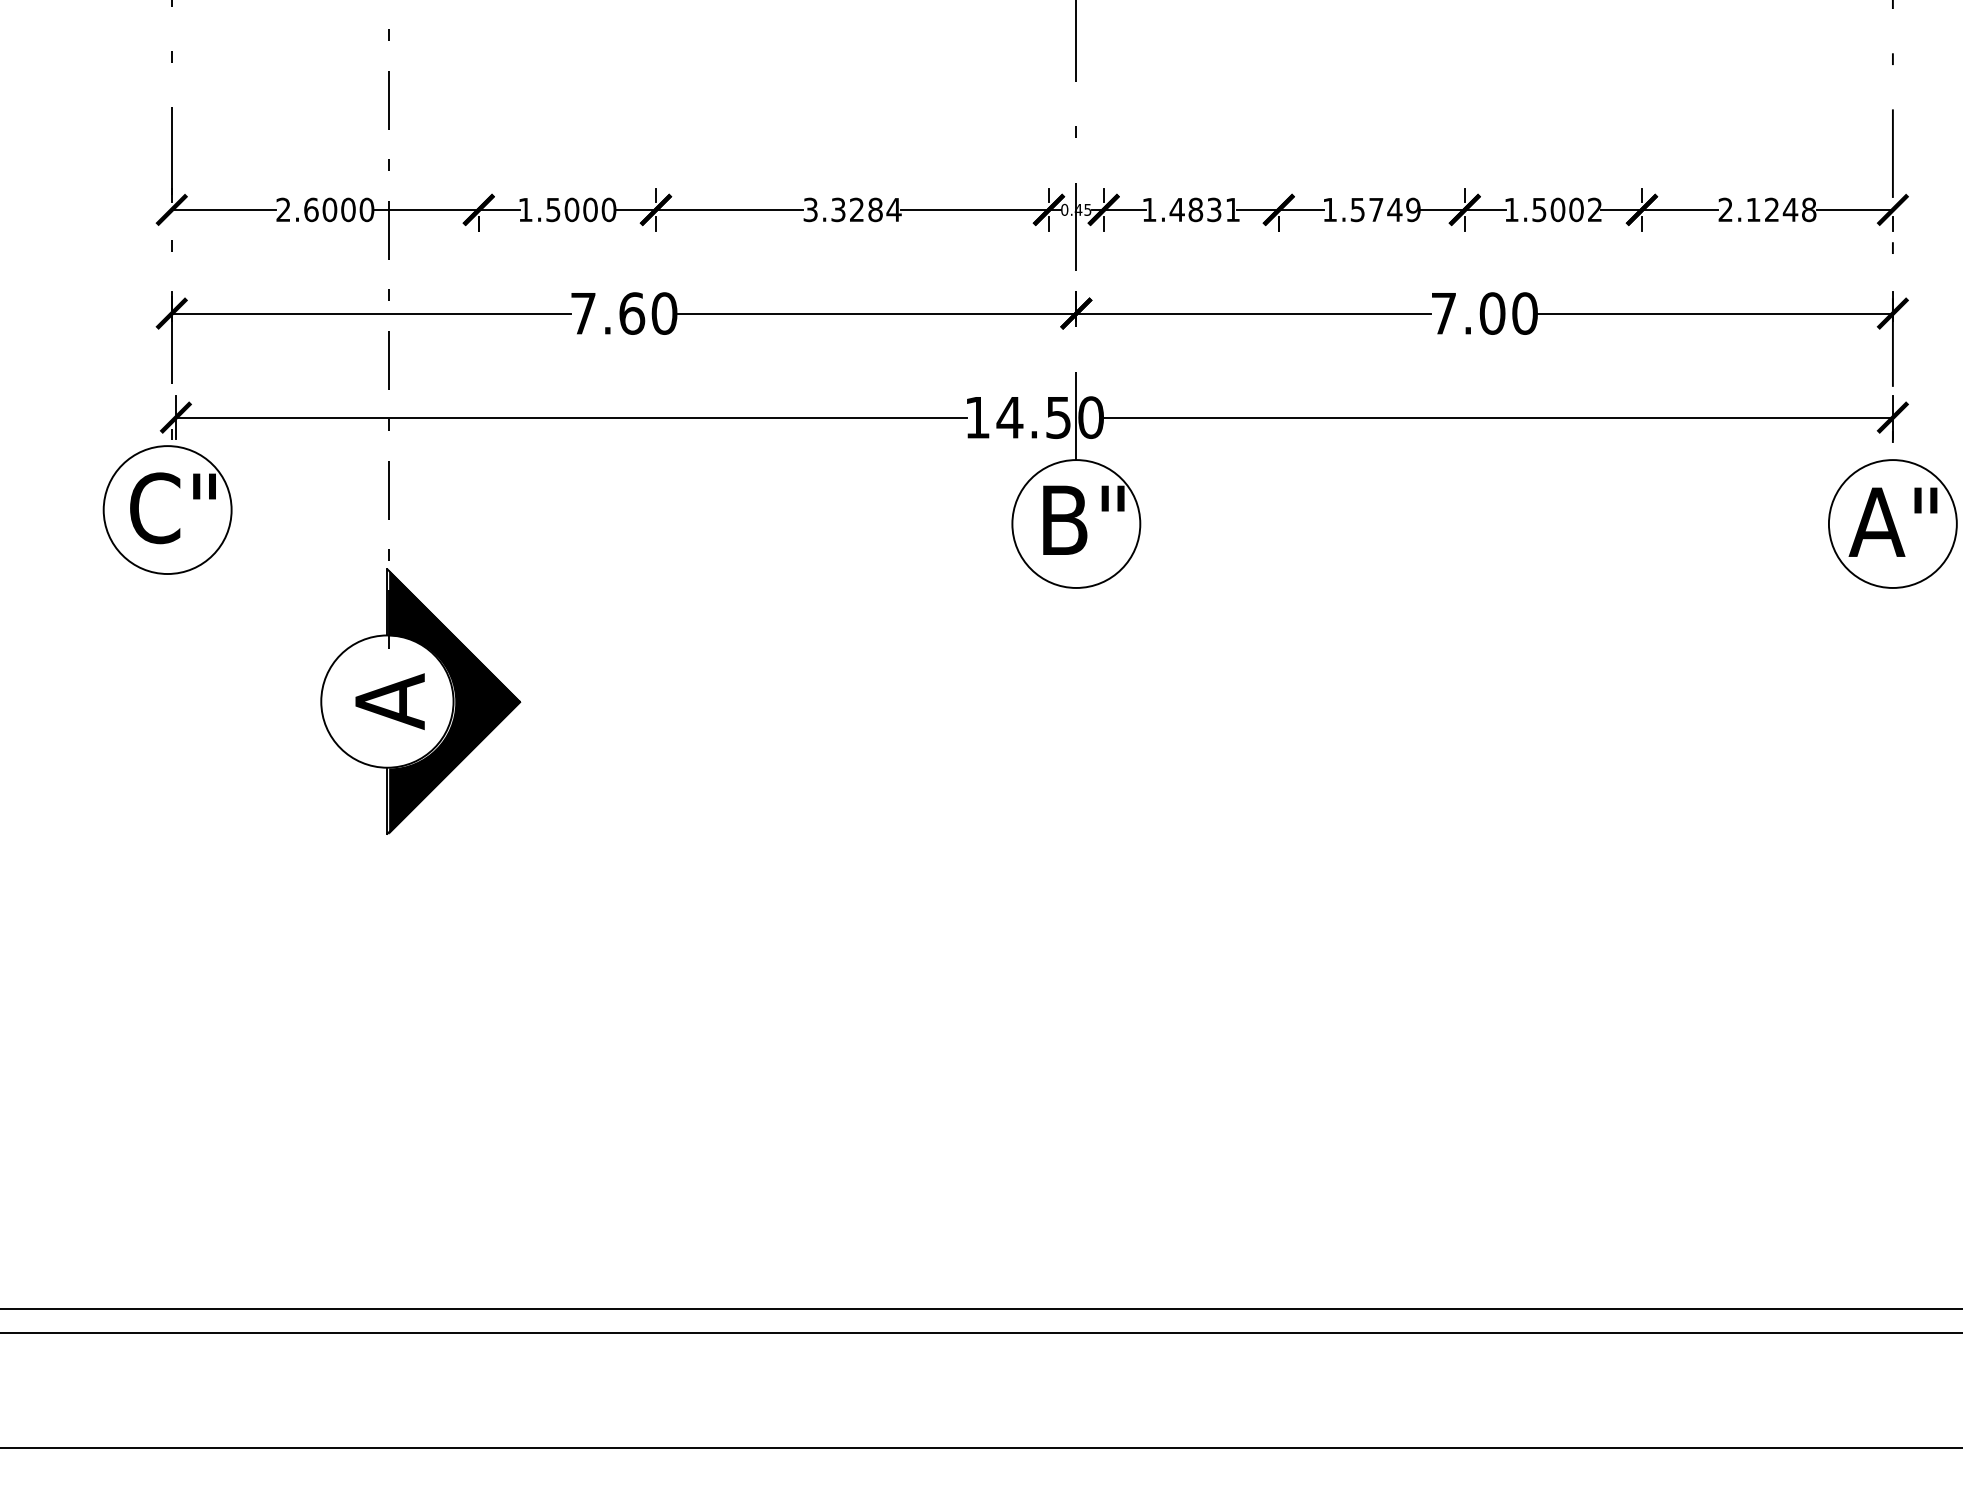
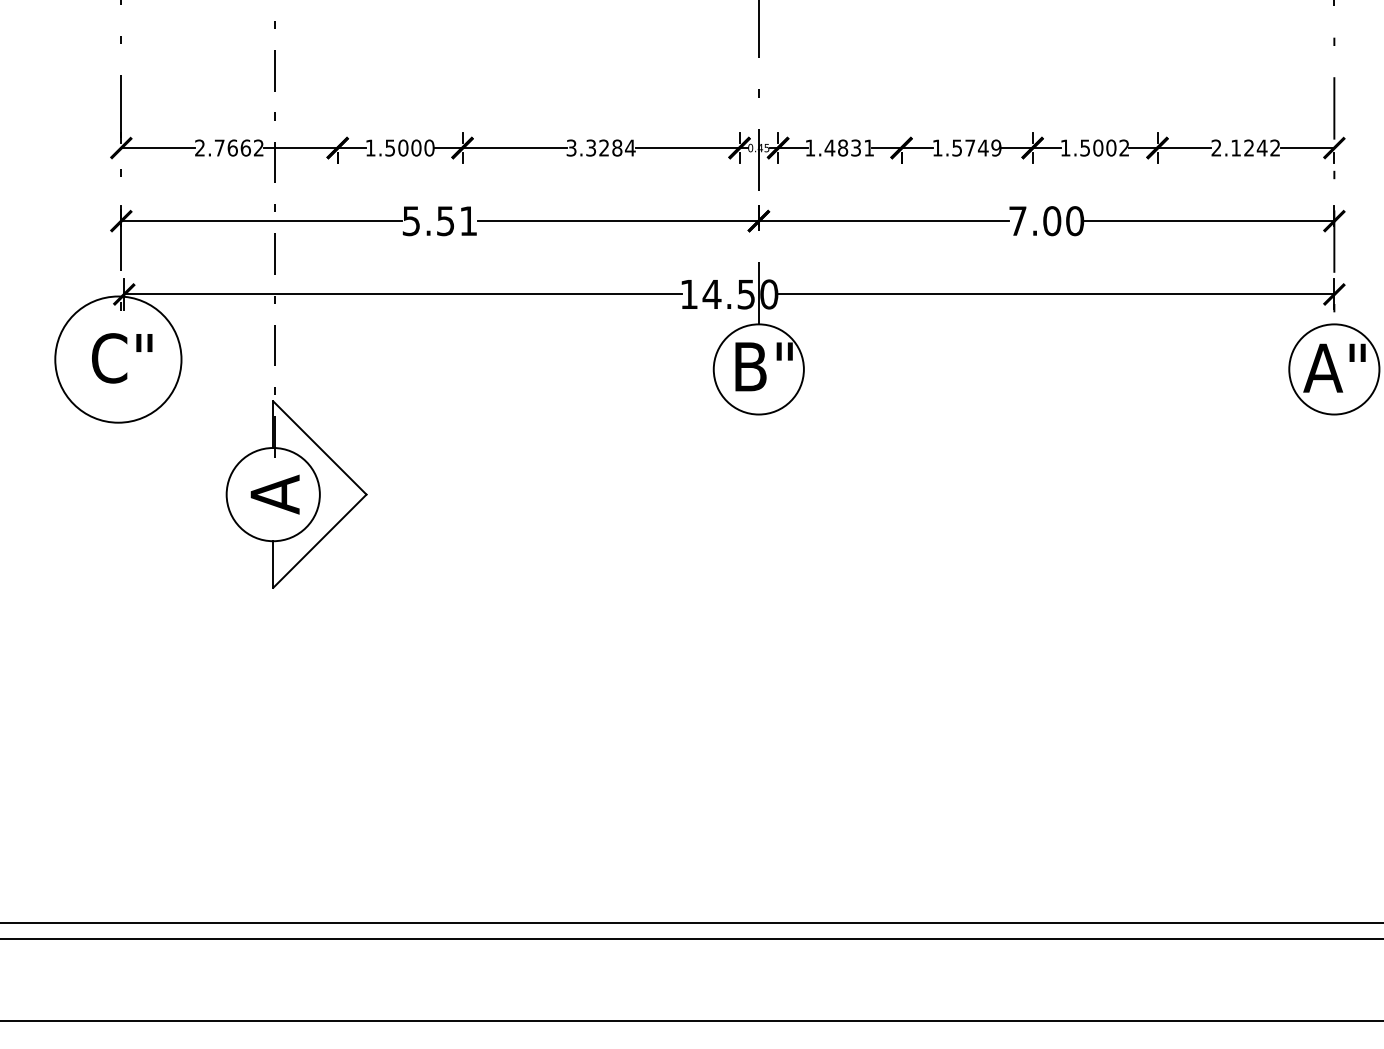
text: (339, 209) -> (239, 147), 2.6000 -> 2.7662
text: (1809, 209) -> (1275, 147), 2.1248 -> 2.1242
text: (624, 313) -> (440, 221), 7.60 -> 5.51
circle: (167, 510) -> (118, 359), size x1.4
fill: (455, 702) -> (321, 495), removed

